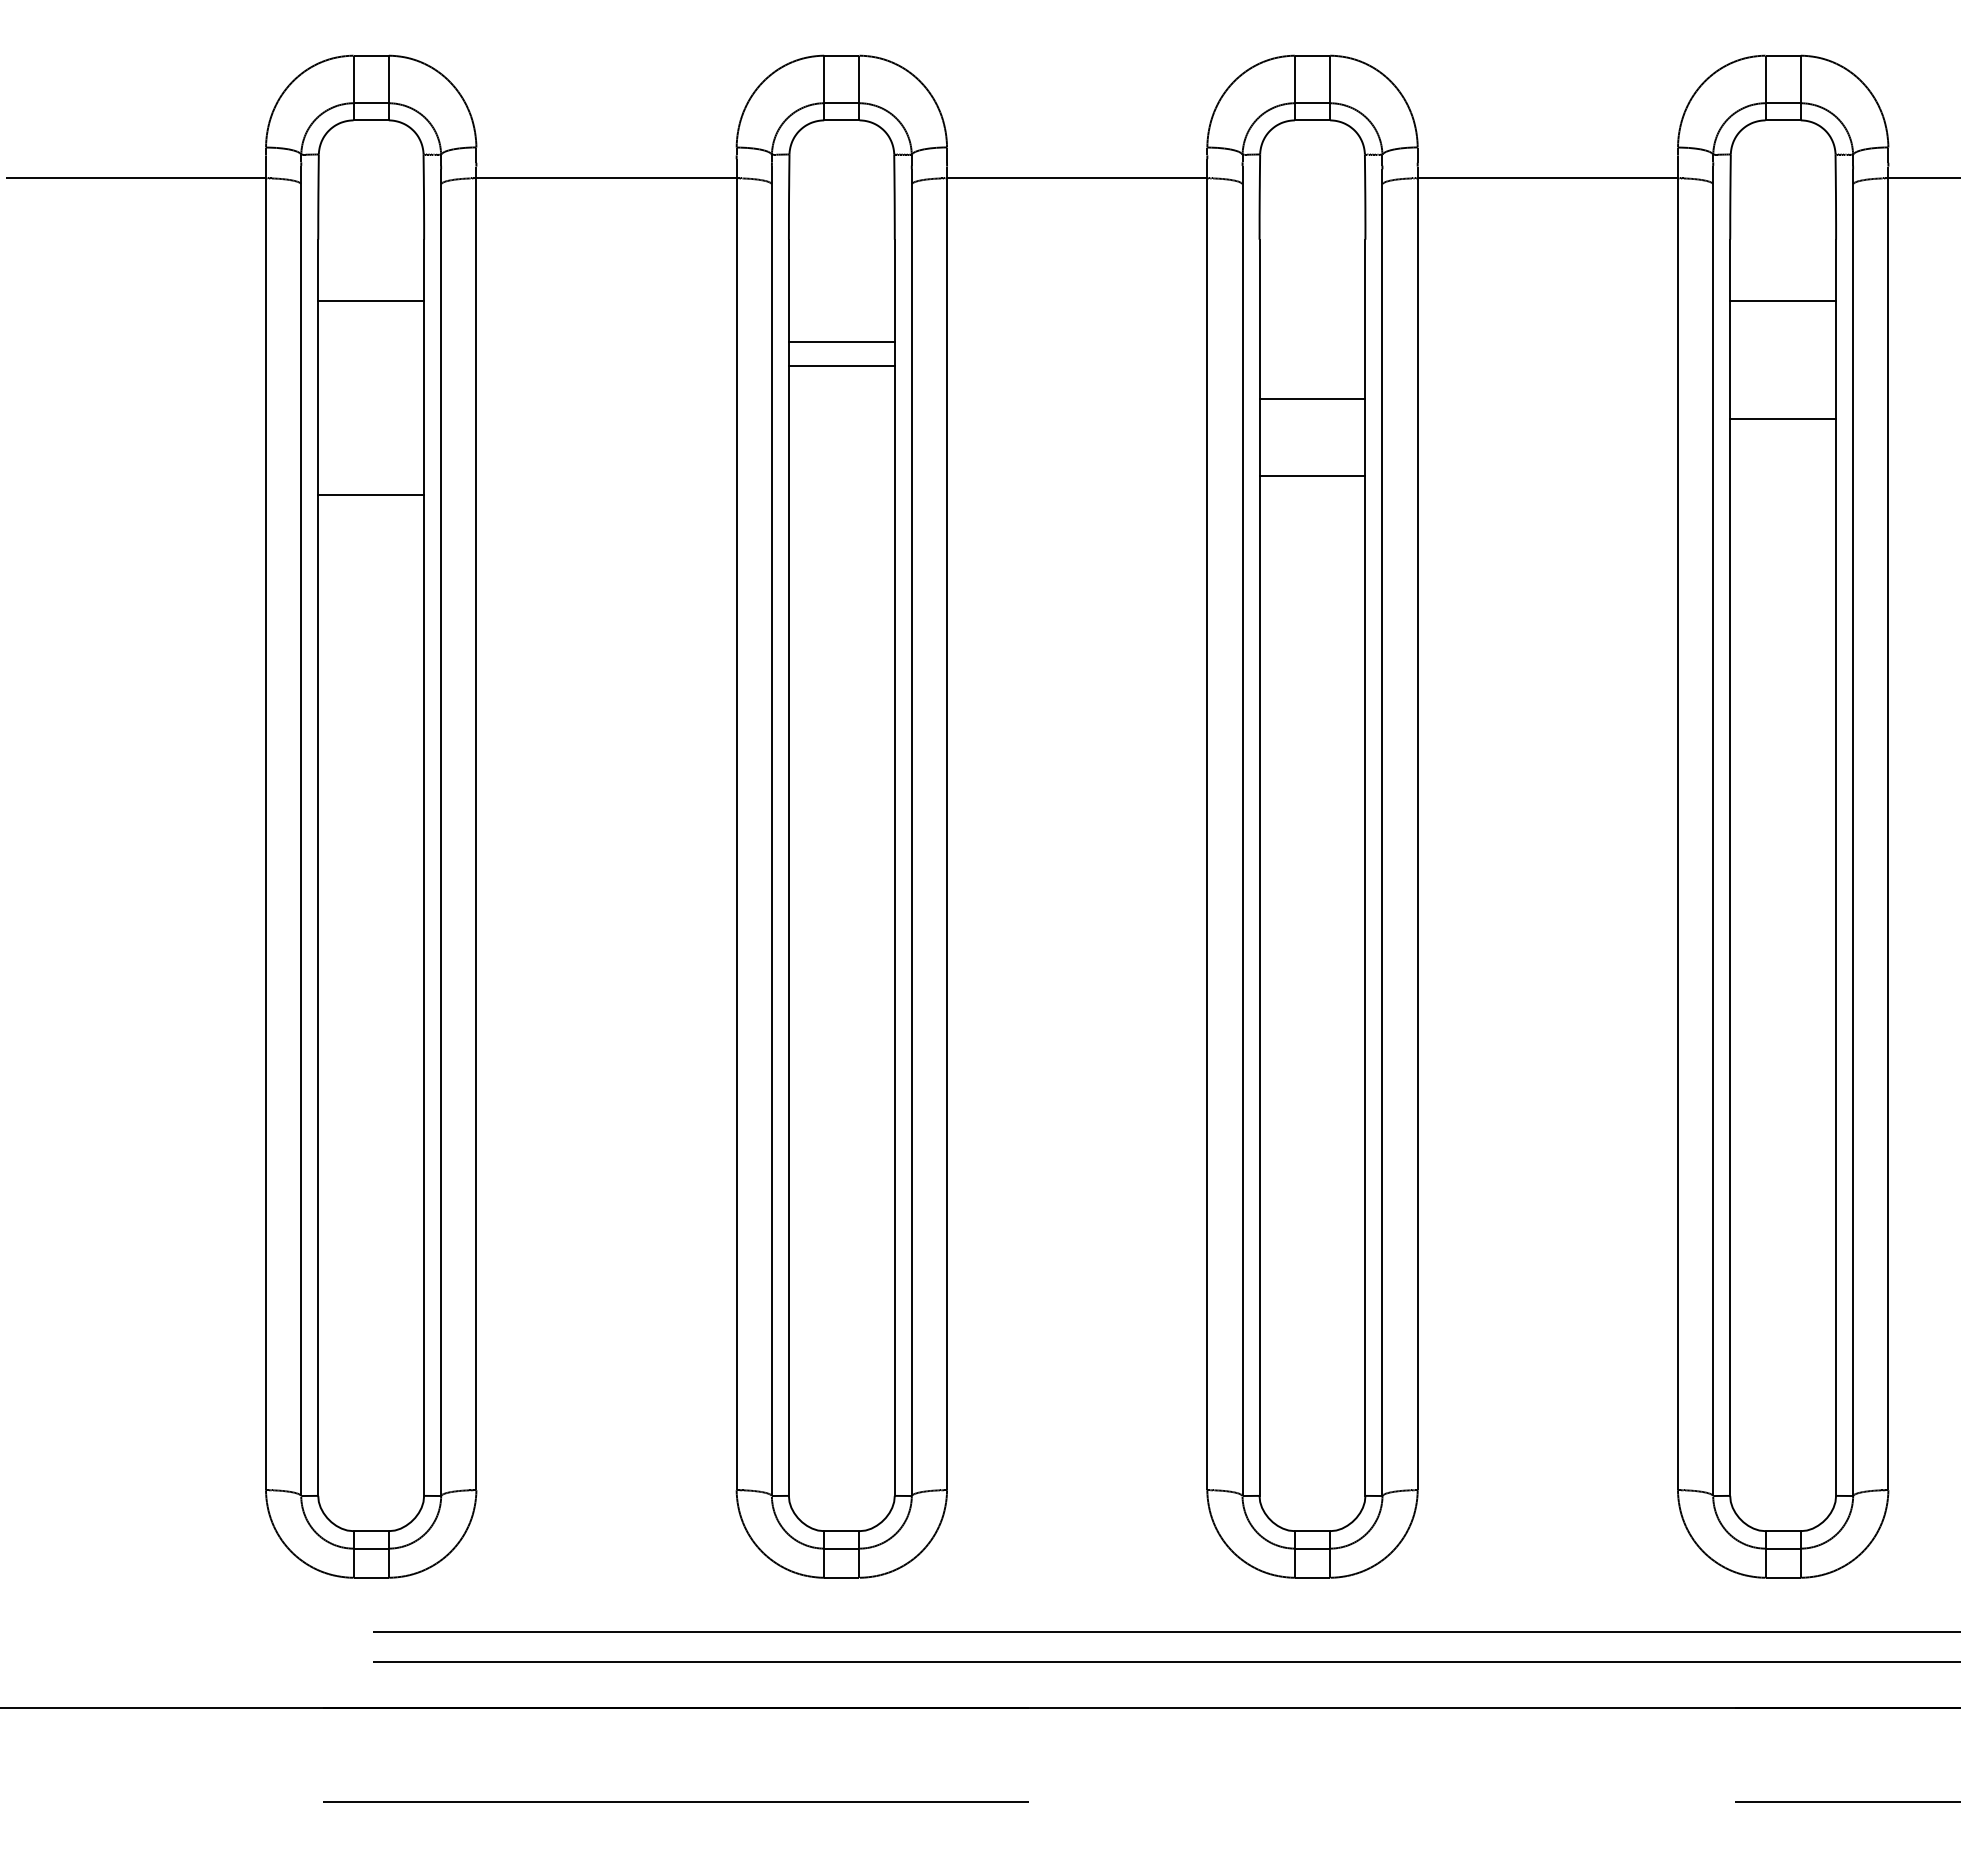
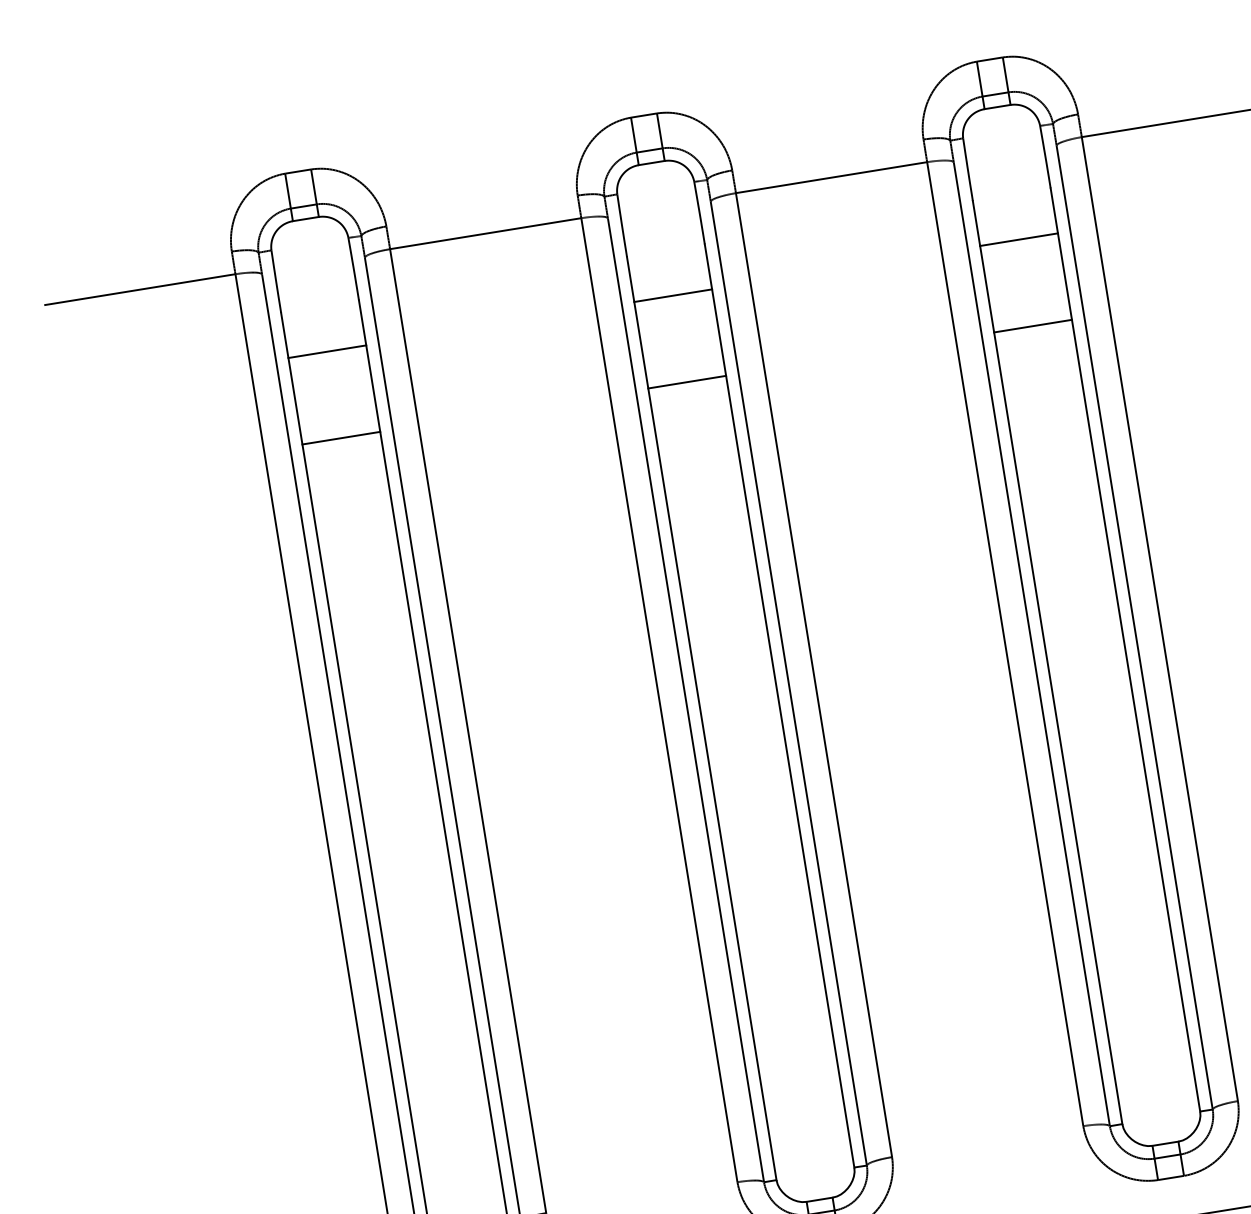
line: (841, 341) -> (686, 382), moved
line: (841, 365) -> (672, 295), moved
line: (1312, 398) -> (1019, 239), moved
line: (1312, 475) -> (1033, 326), moved
line: (371, 494) -> (341, 438), moved

